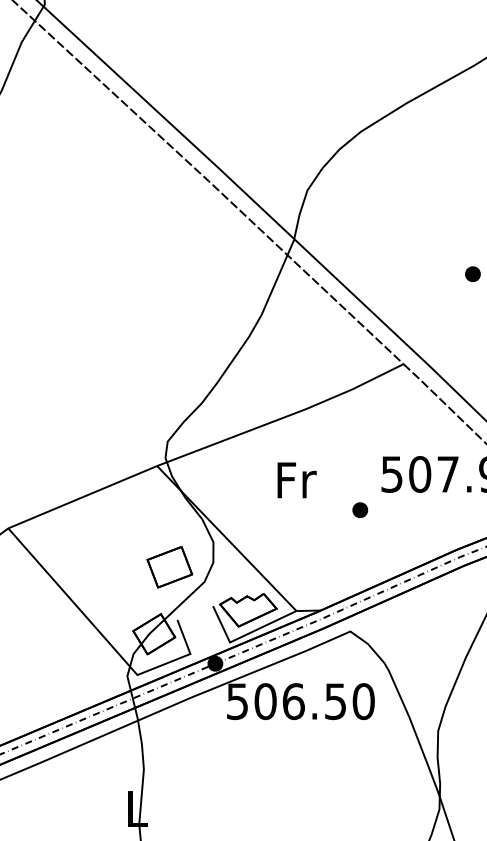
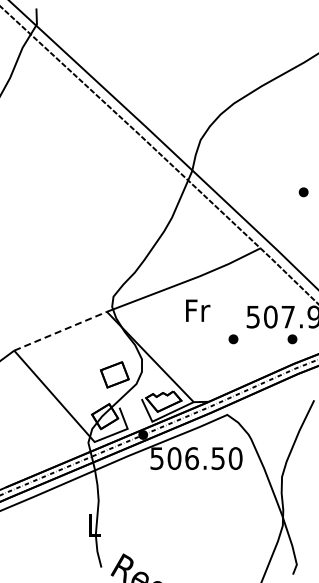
text: (297, 479) -> (198, 310), moved
line: (84, 497) -> (61, 331), solid -> dashed
part: (454, 510) -> (292, 339), added

